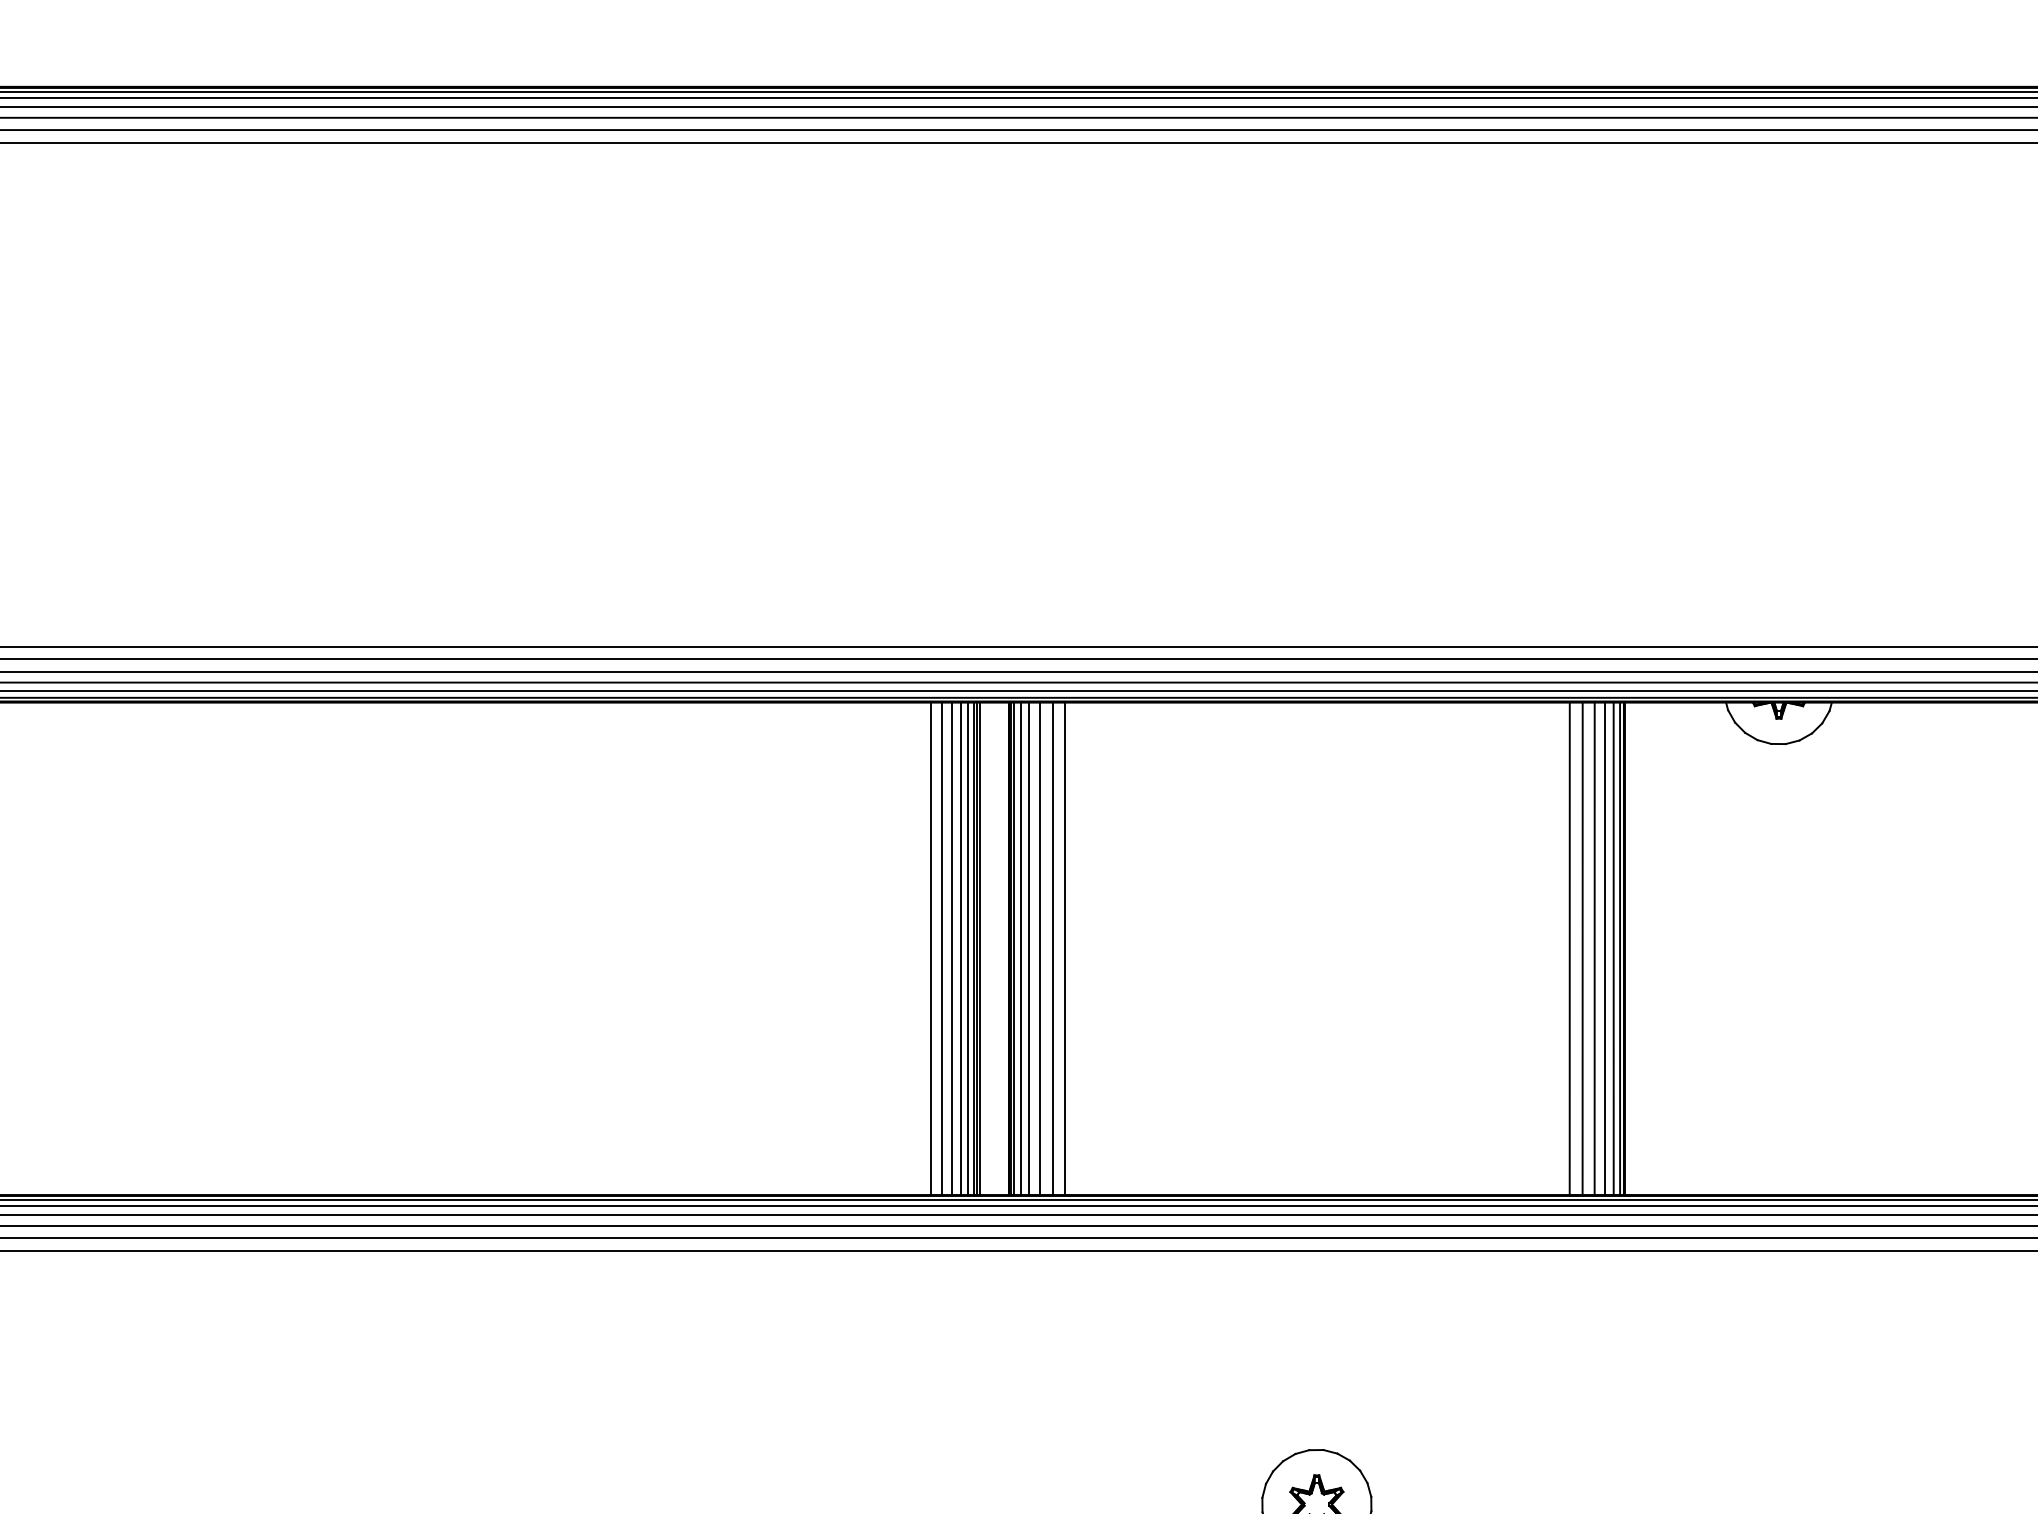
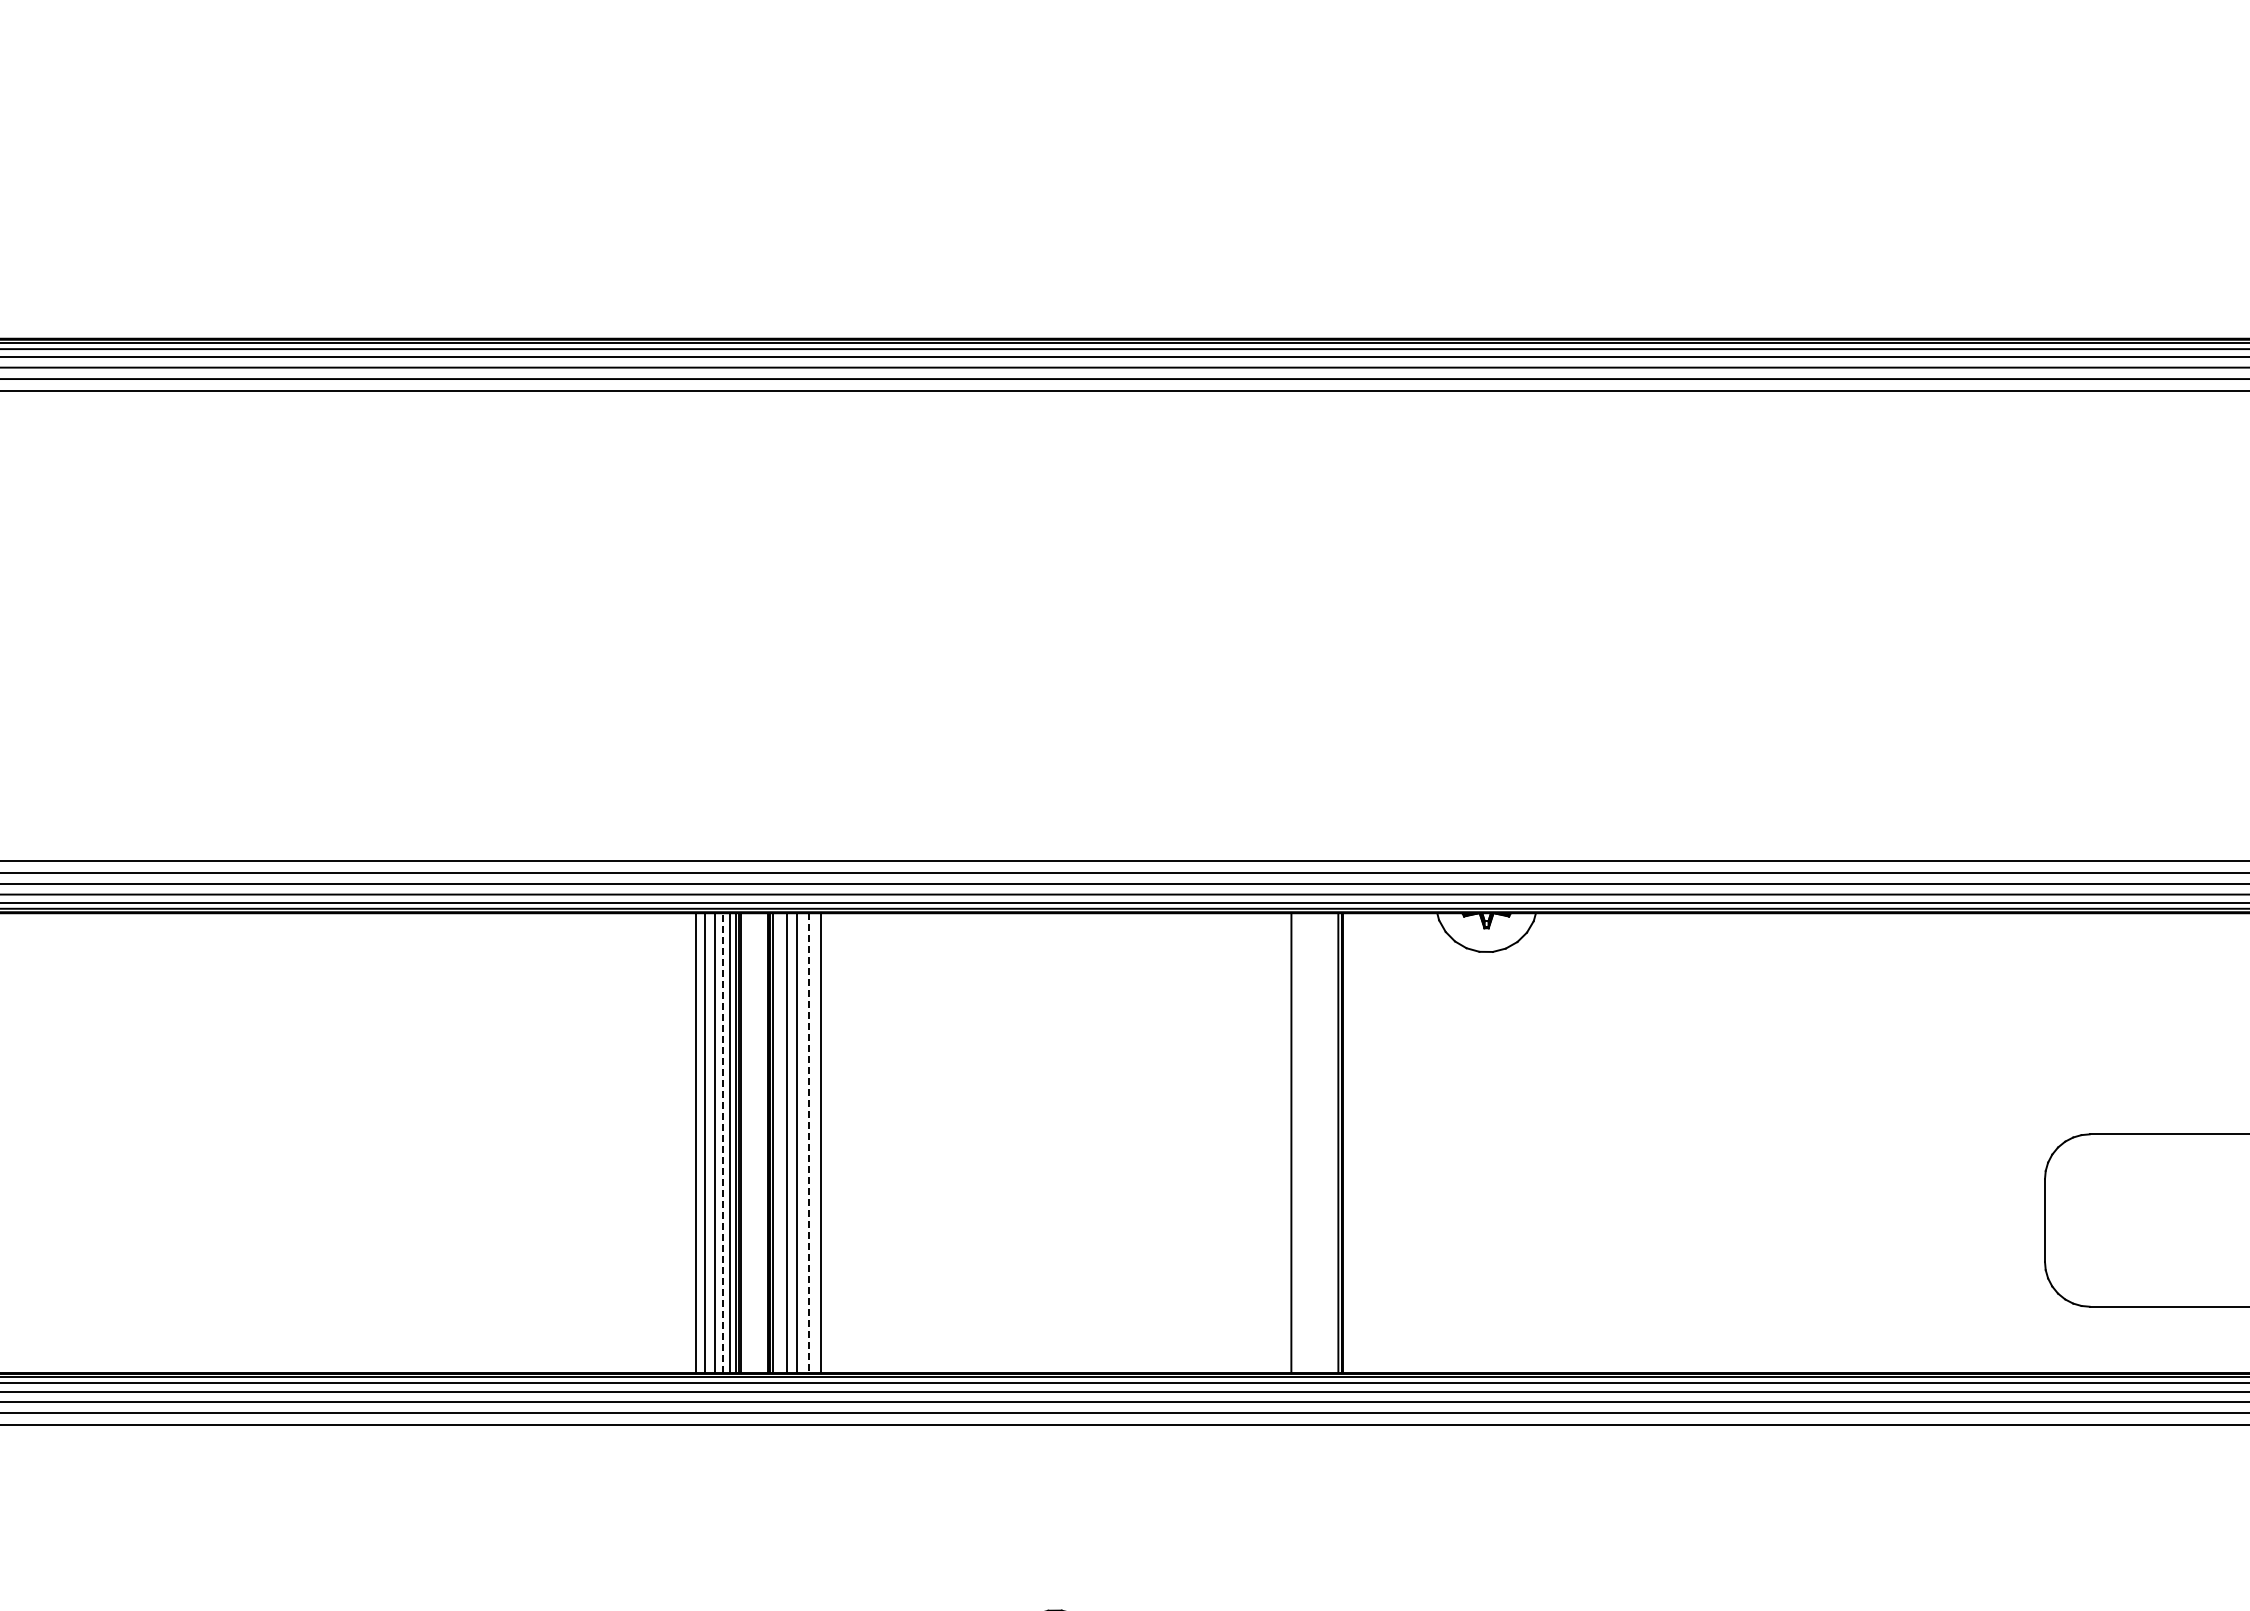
line: (1020, 948) -> (778, 1142), removed
line: (1582, 948) -> (1303, 1142), removed
line: (1594, 948) -> (1314, 1142), removed
line: (1605, 948) -> (1324, 1142), removed
line: (1613, 948) -> (1332, 1142), removed
line: (961, 949) -> (723, 1143), solid -> dashed
line: (1052, 949) -> (808, 1143), solid -> dashed

